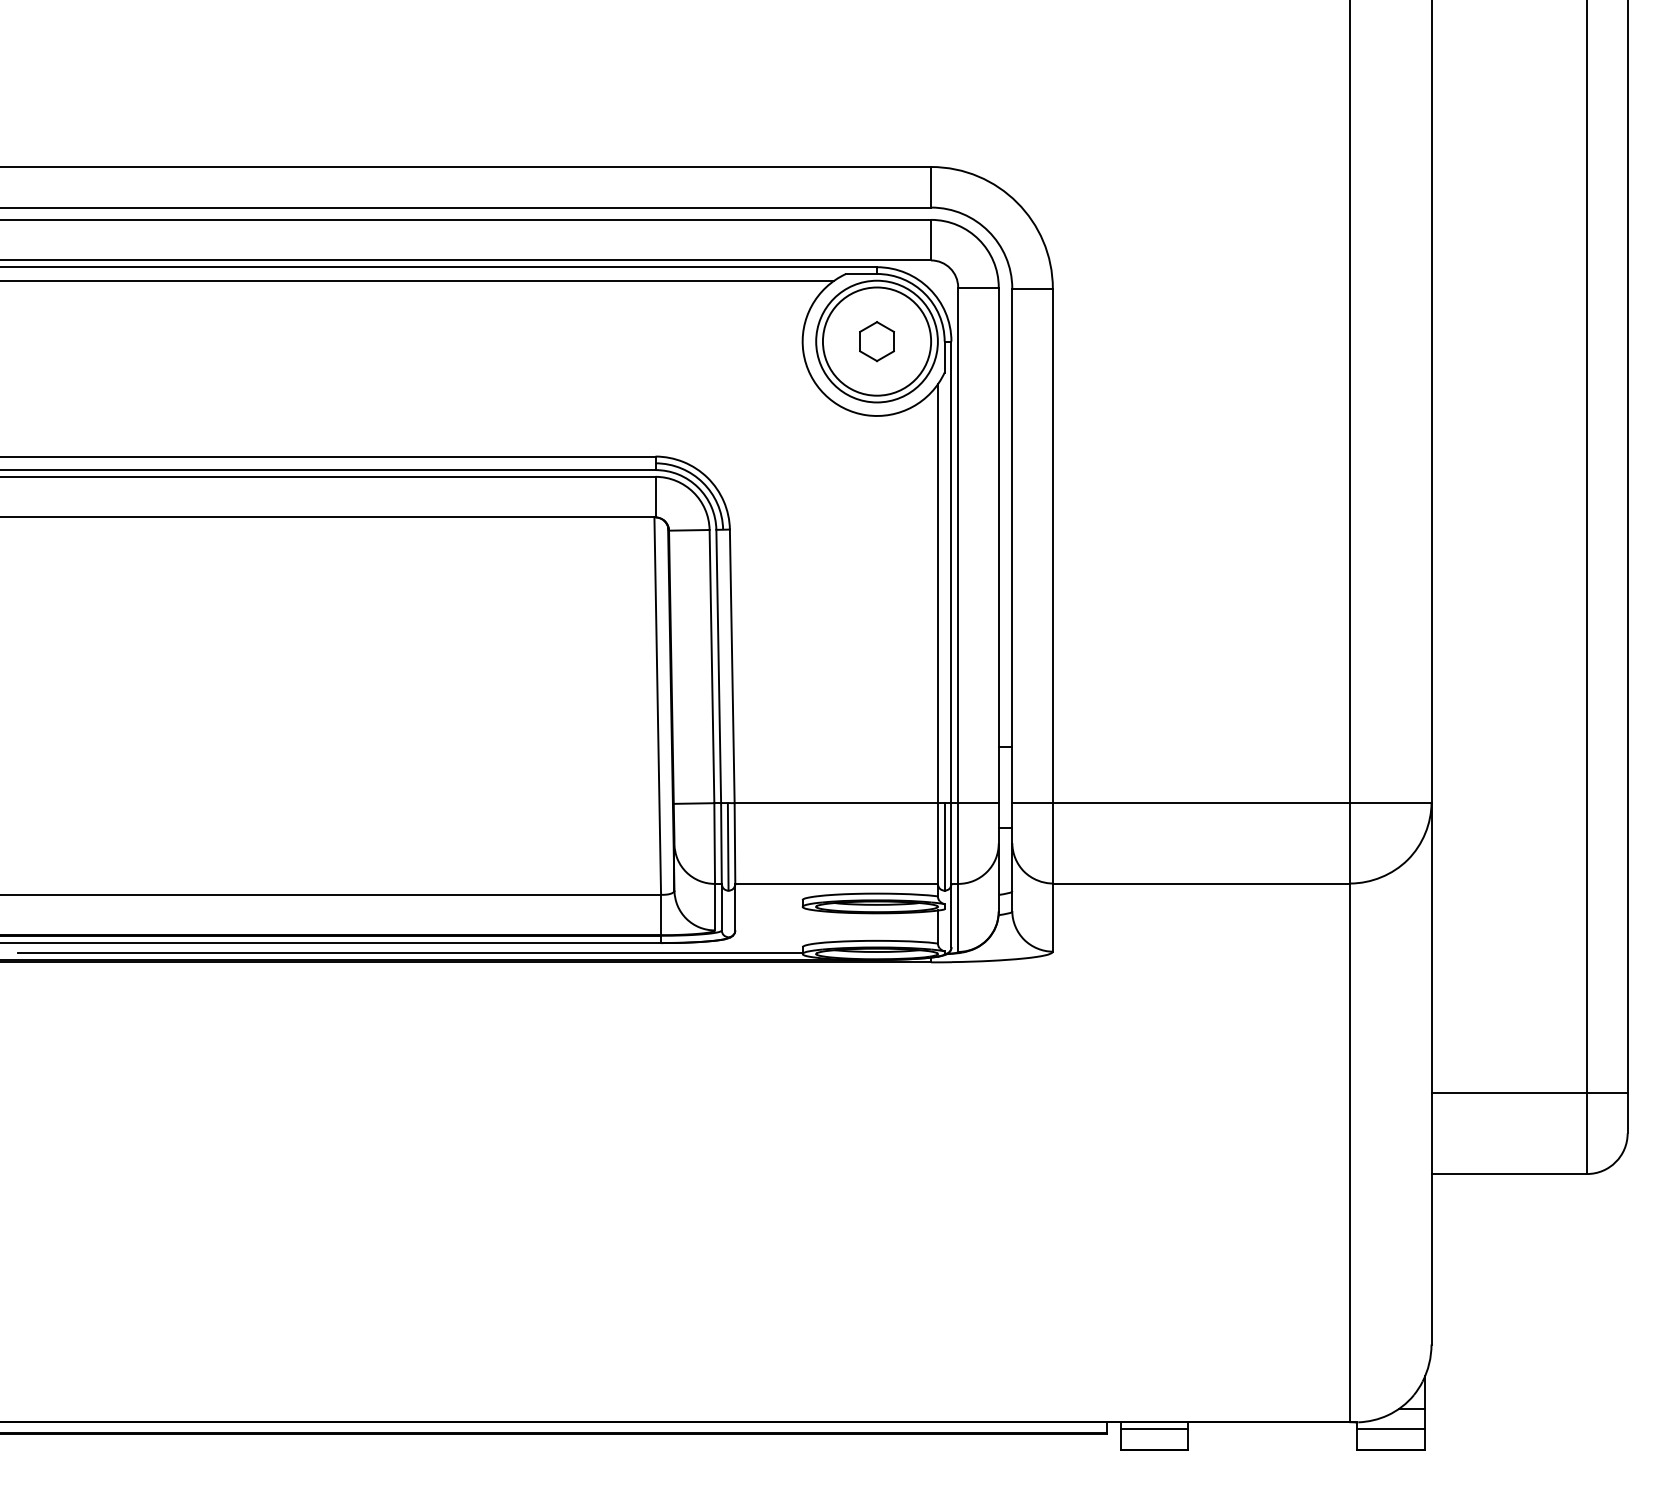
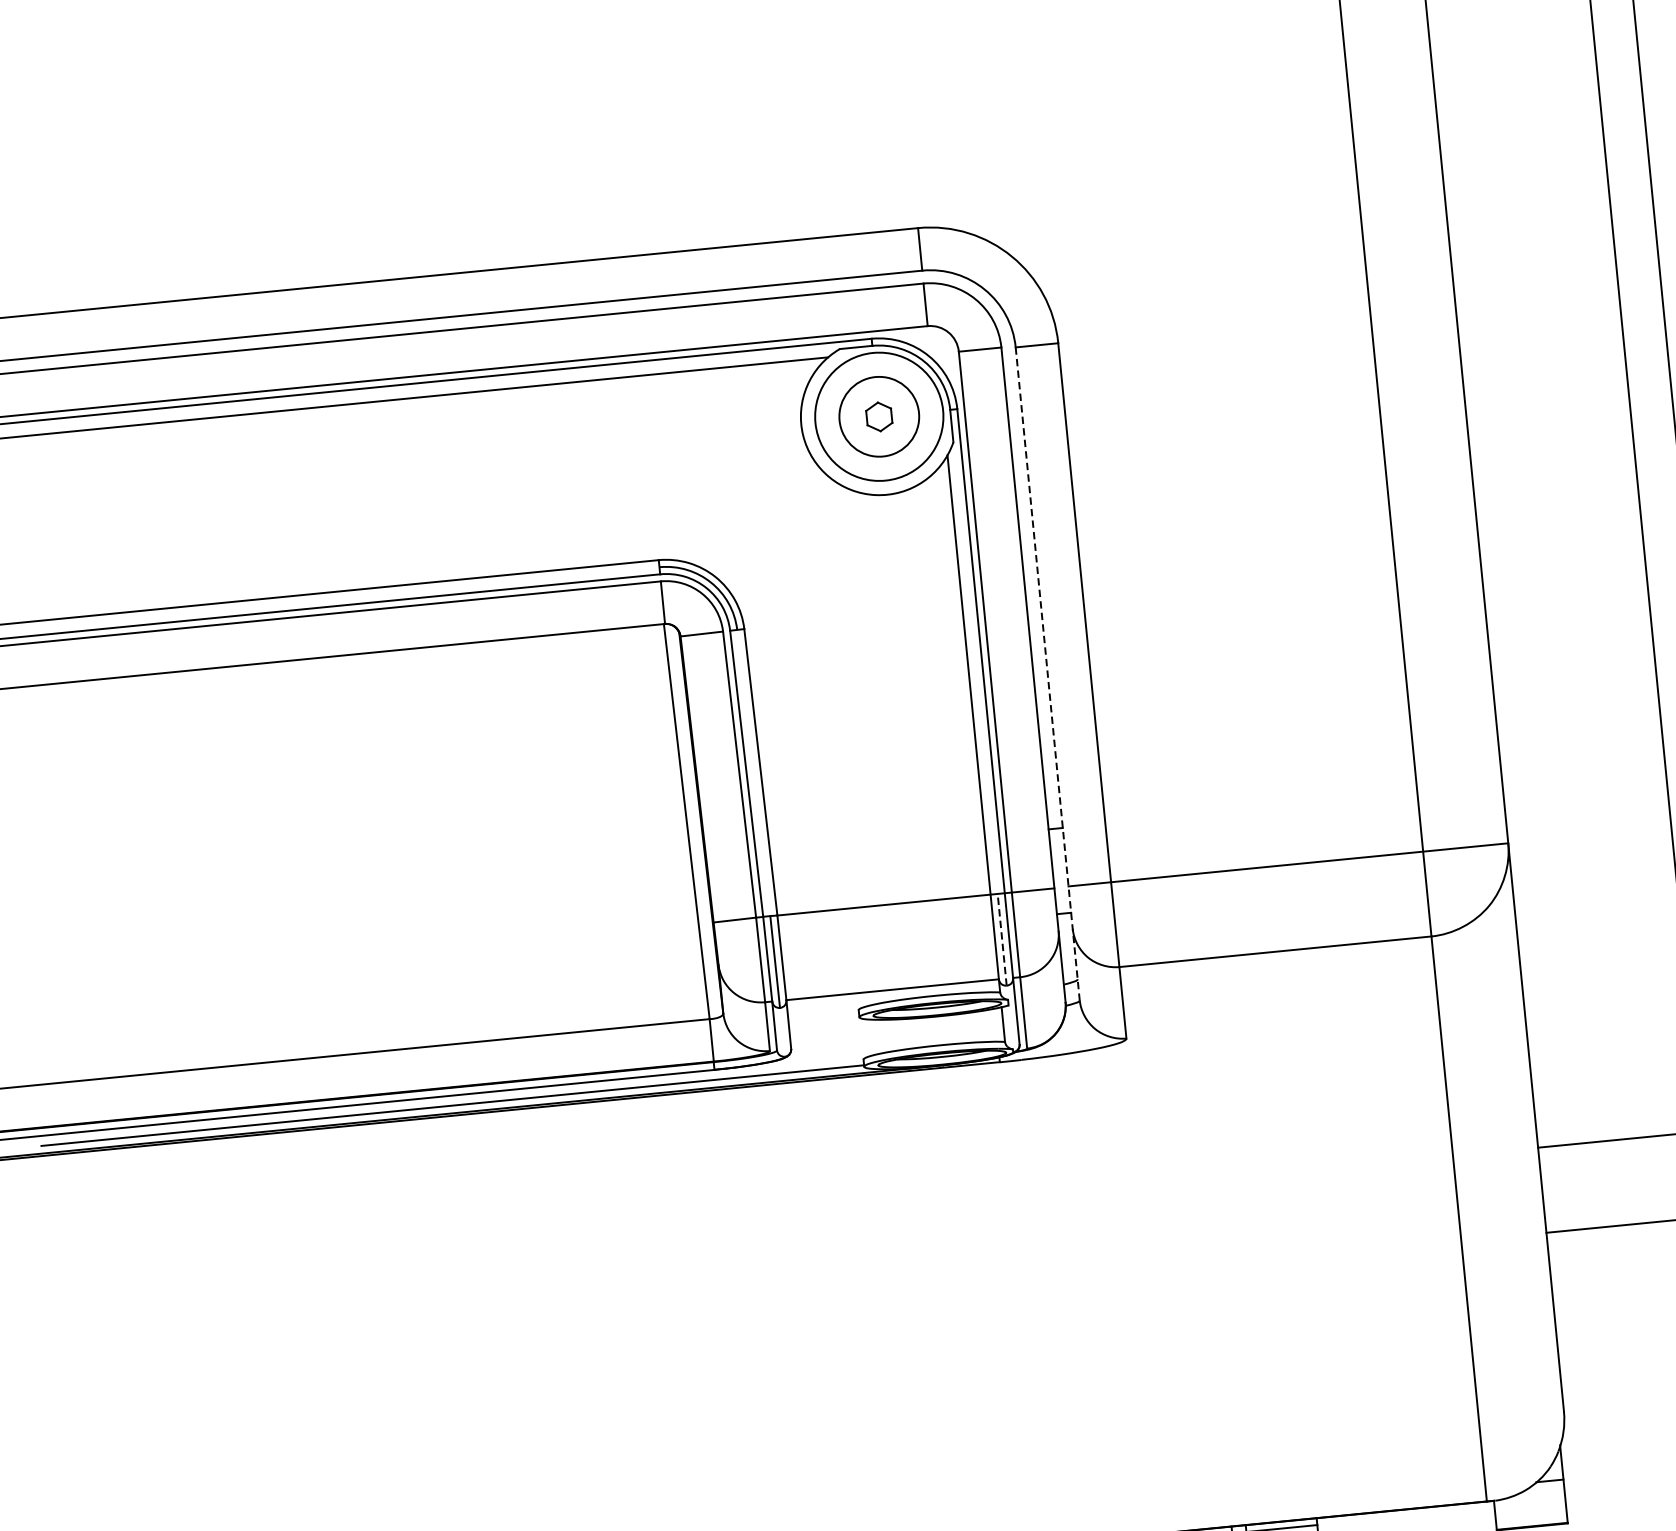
circle: (876, 341) -> (878, 416), size x0.7
part: (876, 341) -> (878, 416), size x0.7
line: (1012, 600) -> (1047, 674), solid -> dashed
line: (944, 846) -> (1001, 939), solid -> dashed
line: (1390, 1428) -> (1529, 1503), removed

